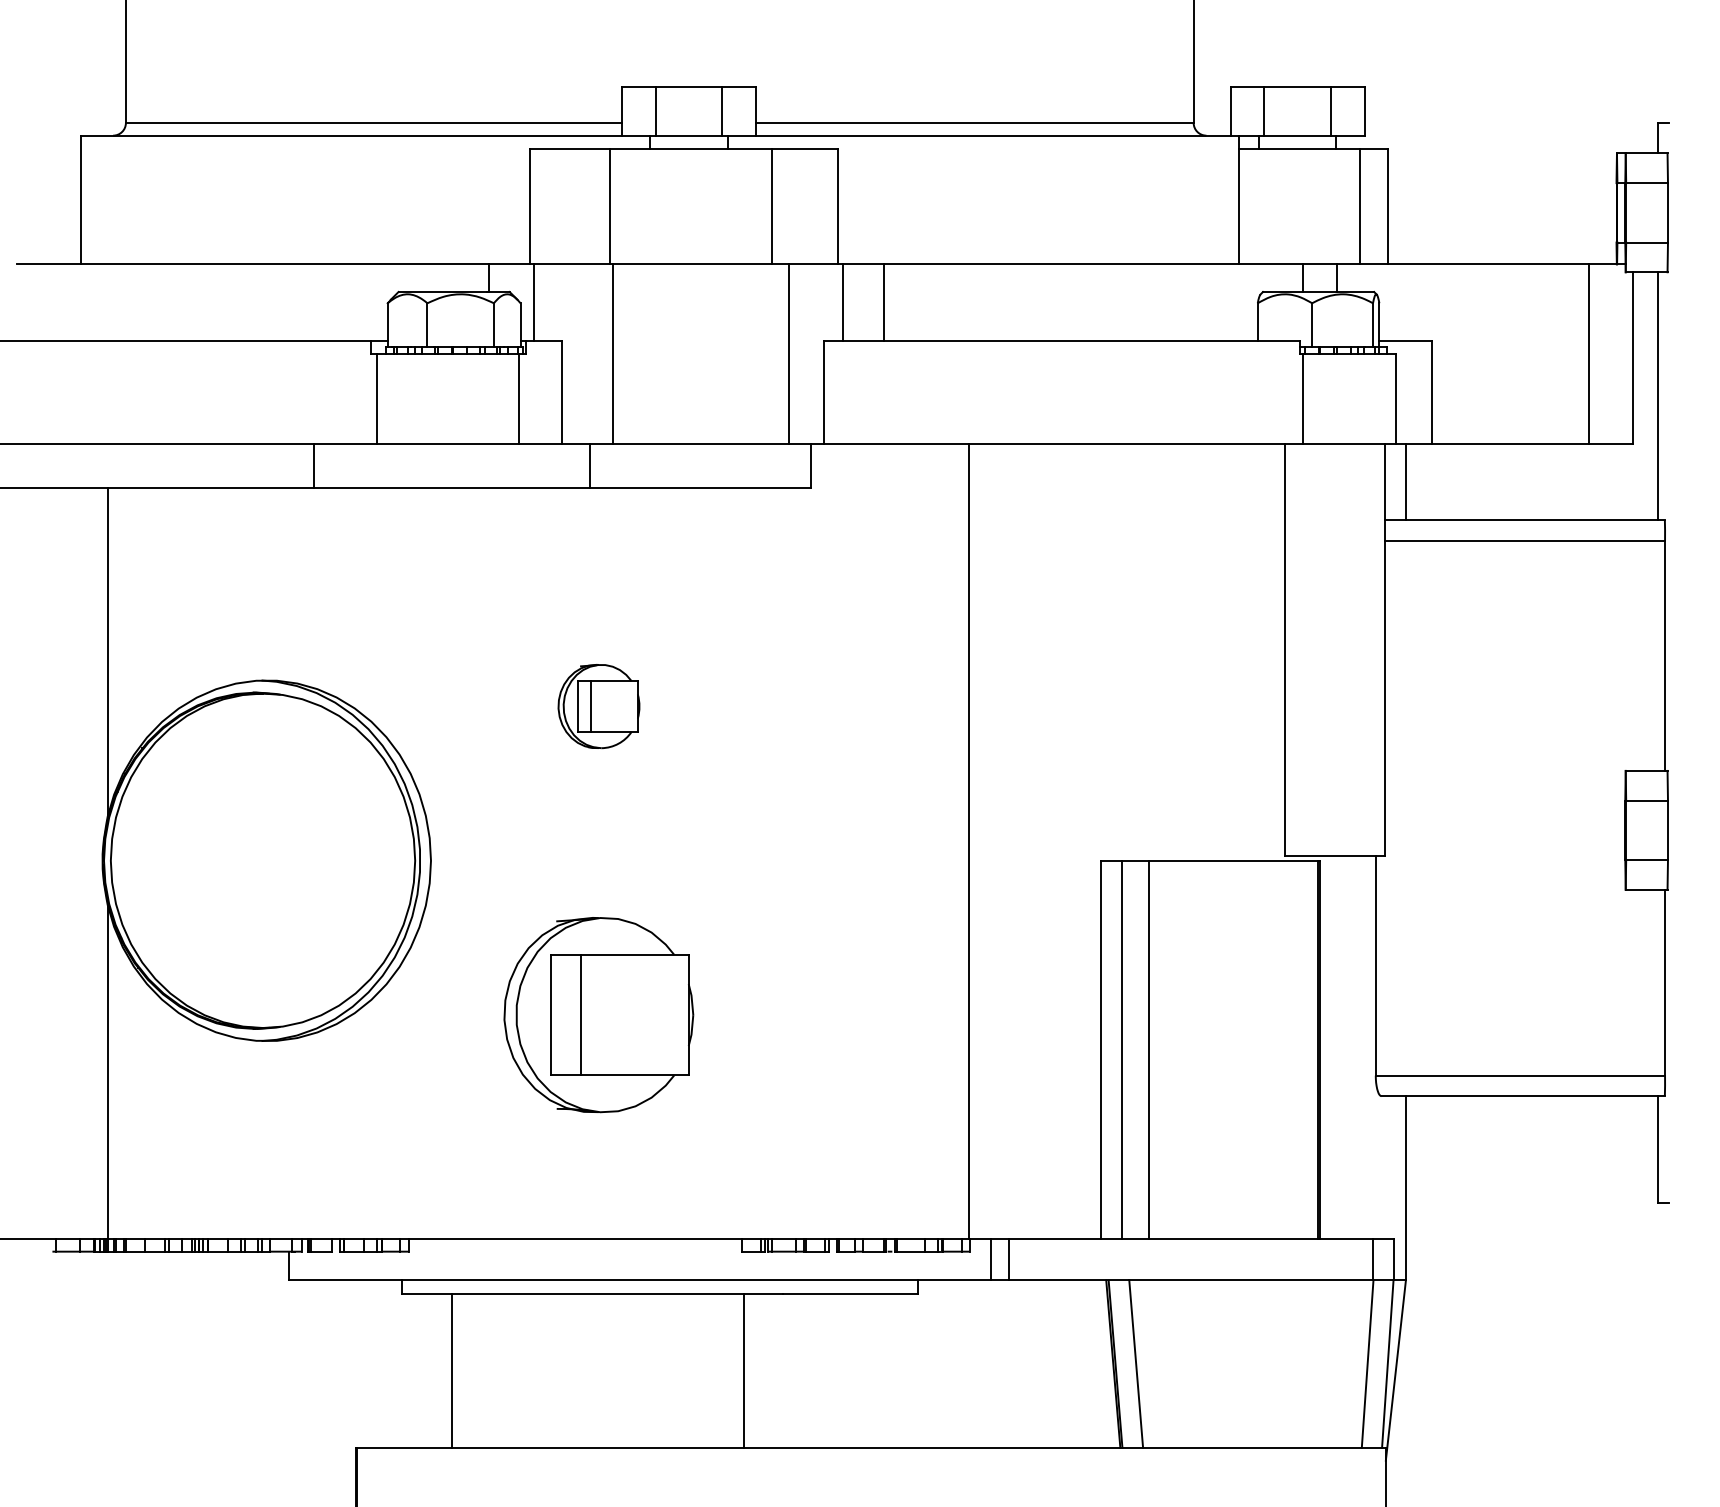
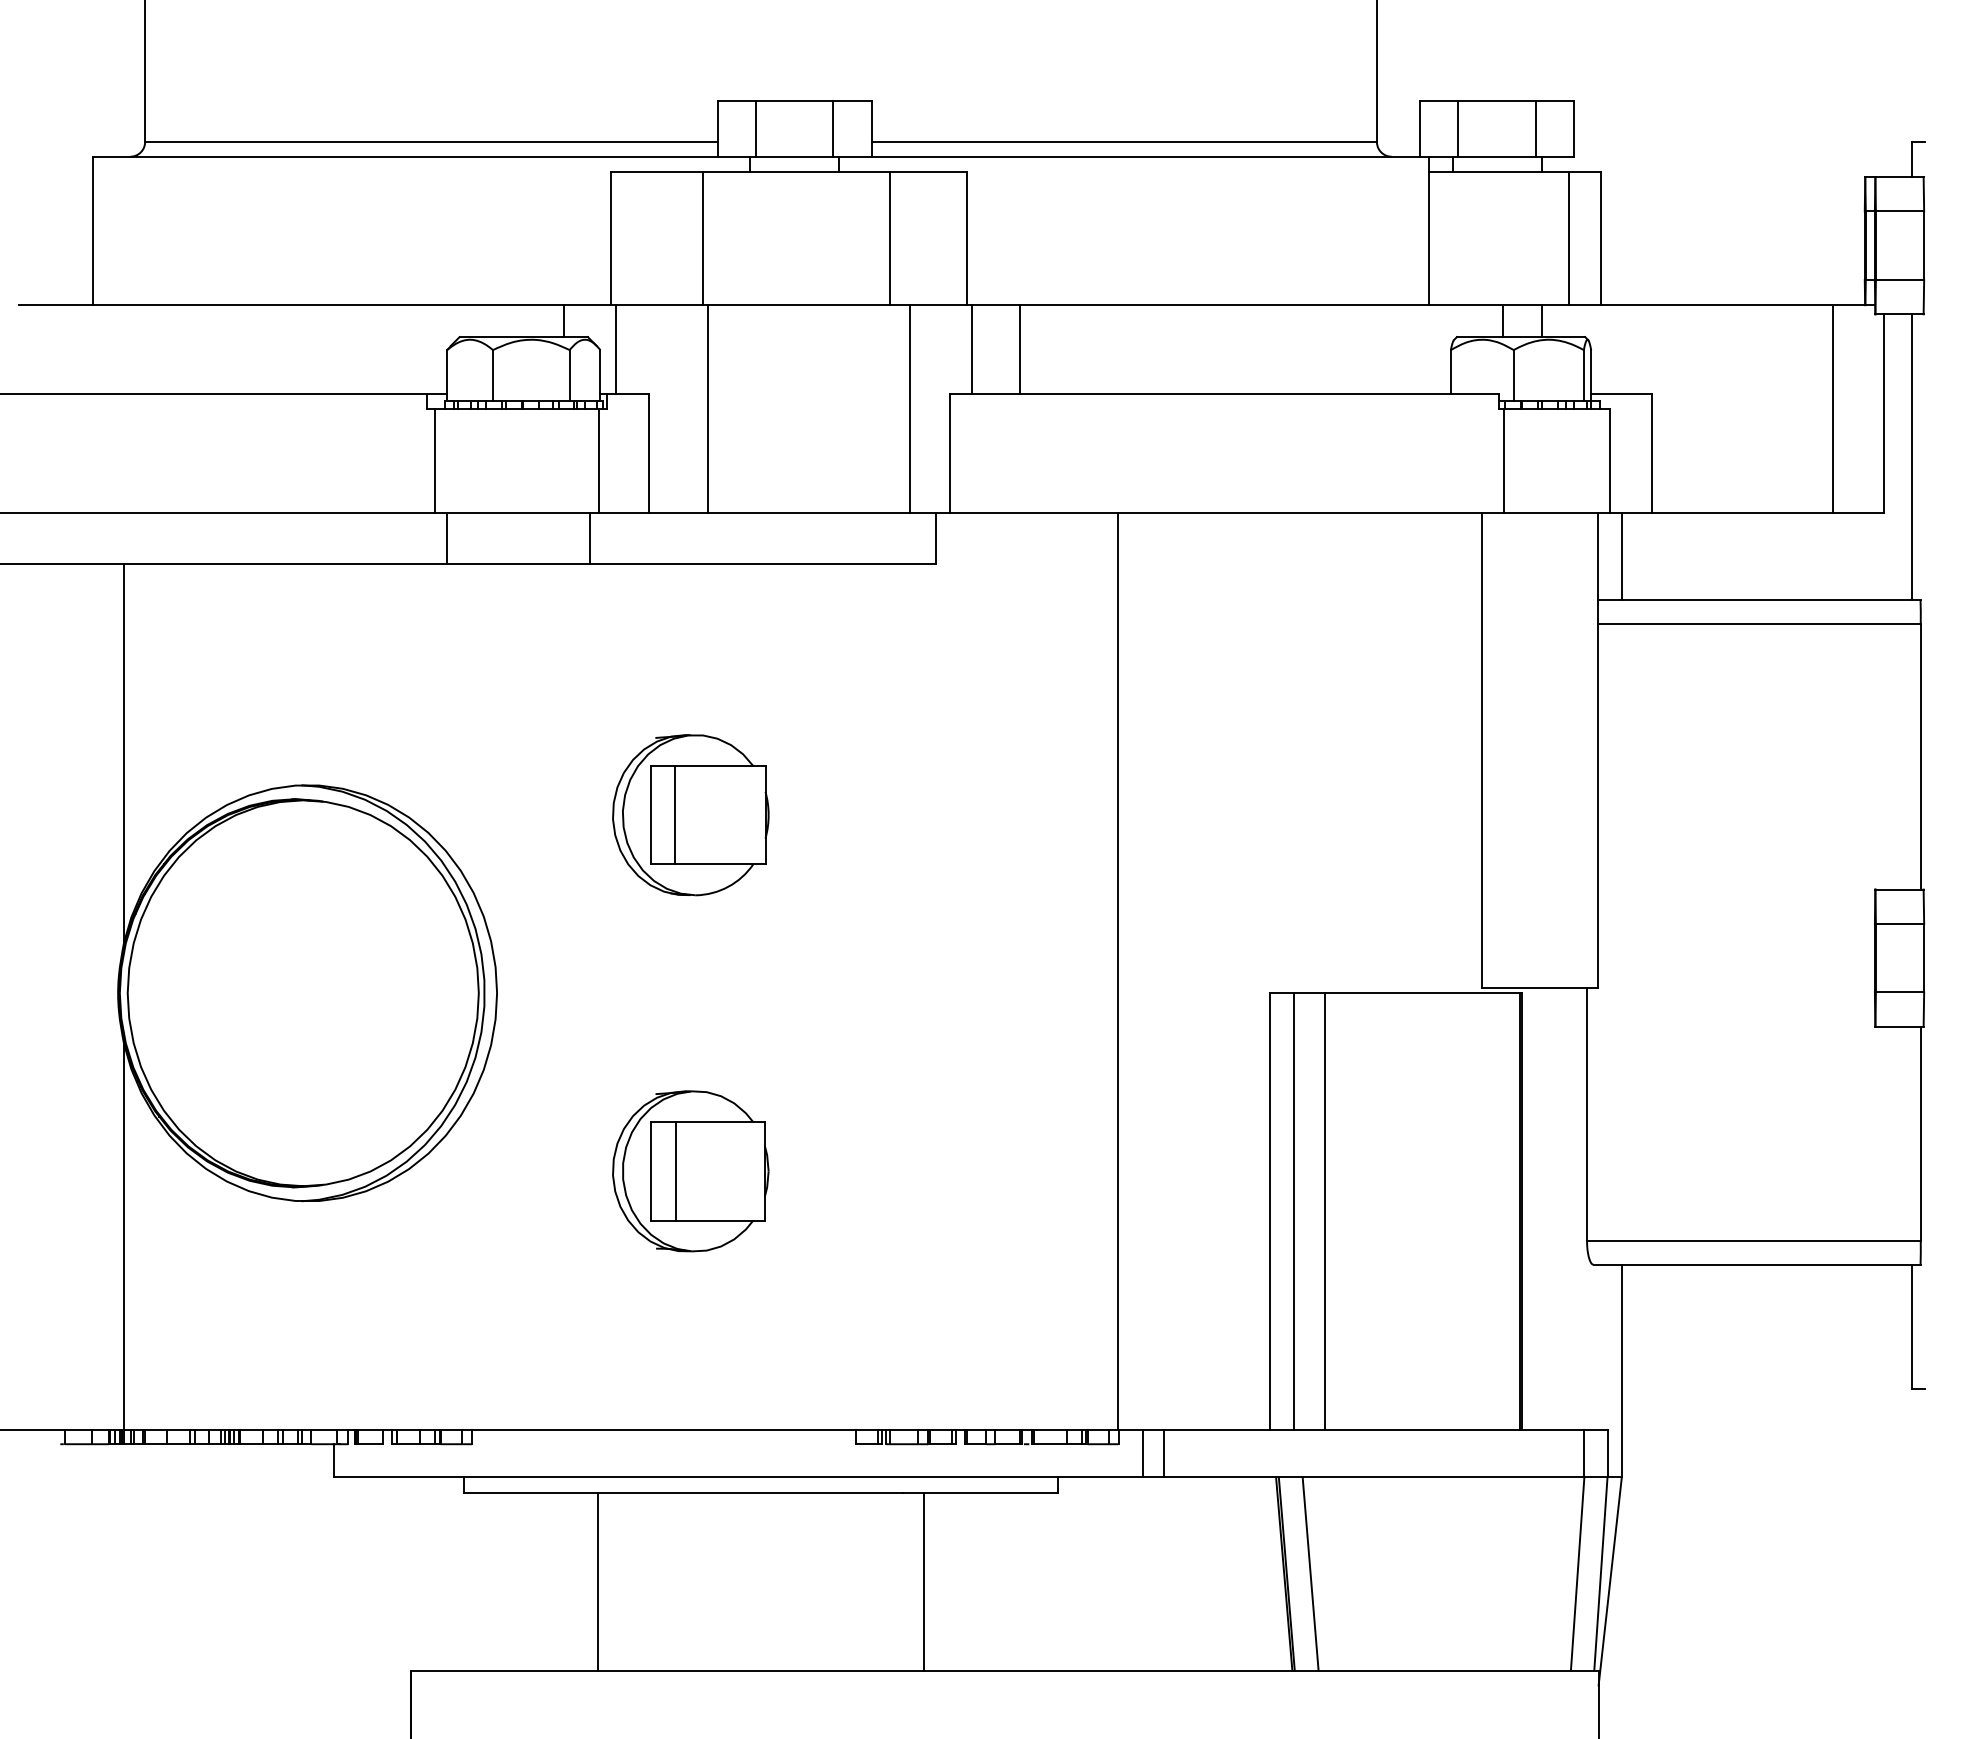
line: (314, 465) -> (446, 537), moved
line: (589, 465) -> (589, 537), moved
part: (598, 706) -> (690, 815), size x1.67
part: (598, 1015) -> (690, 1171), size x0.71
line: (451, 1370) -> (597, 1581), moved
line: (744, 1370) -> (924, 1581), moved

